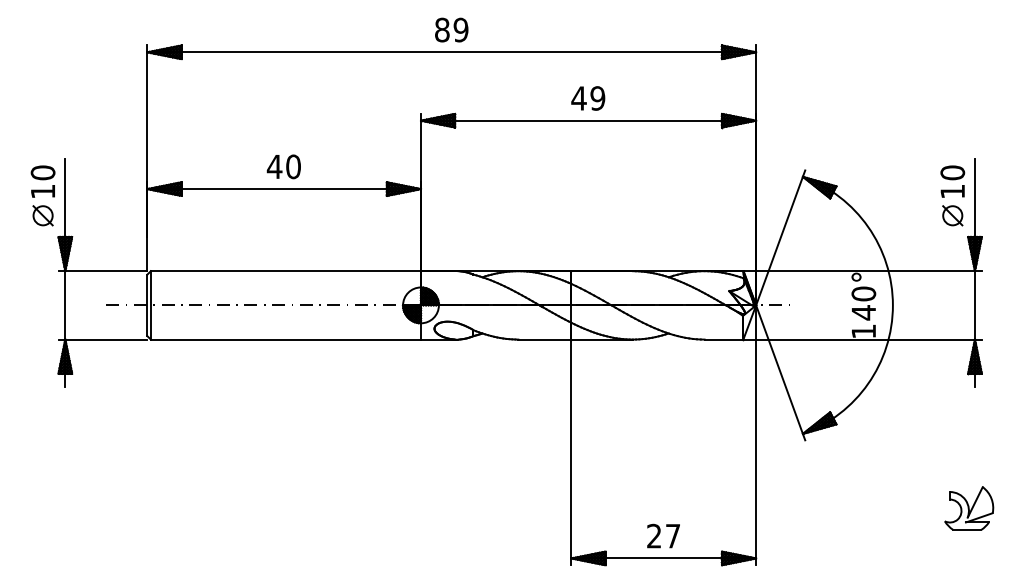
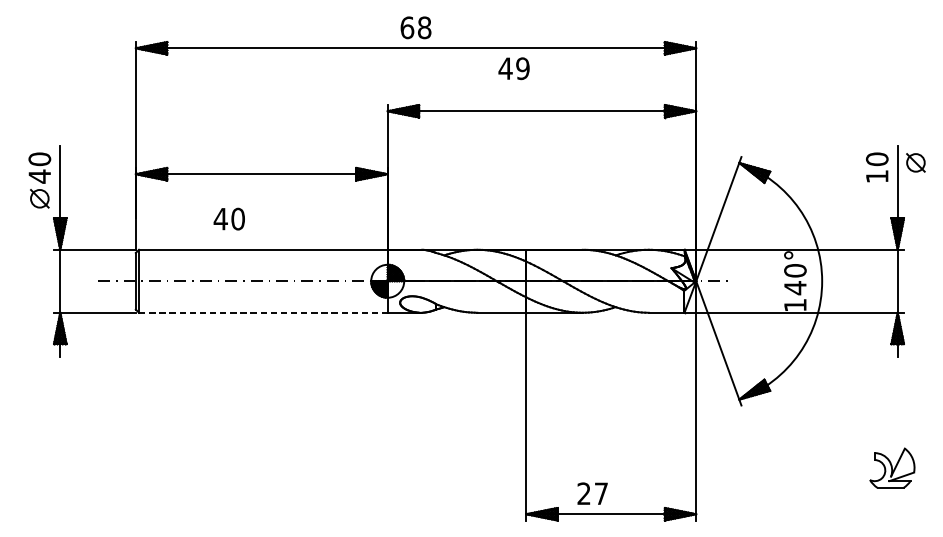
text: (451, 29) -> (415, 27), 89 -> 68
text: (588, 98) -> (514, 68), moved
text: (283, 166) -> (228, 218), moved
text: (42, 191) -> (39, 176), 10 -> 40
part: (952, 215) -> (915, 162), moved
line: (286, 339) -> (263, 312), solid -> dashed
text: (663, 535) -> (592, 493), moved

